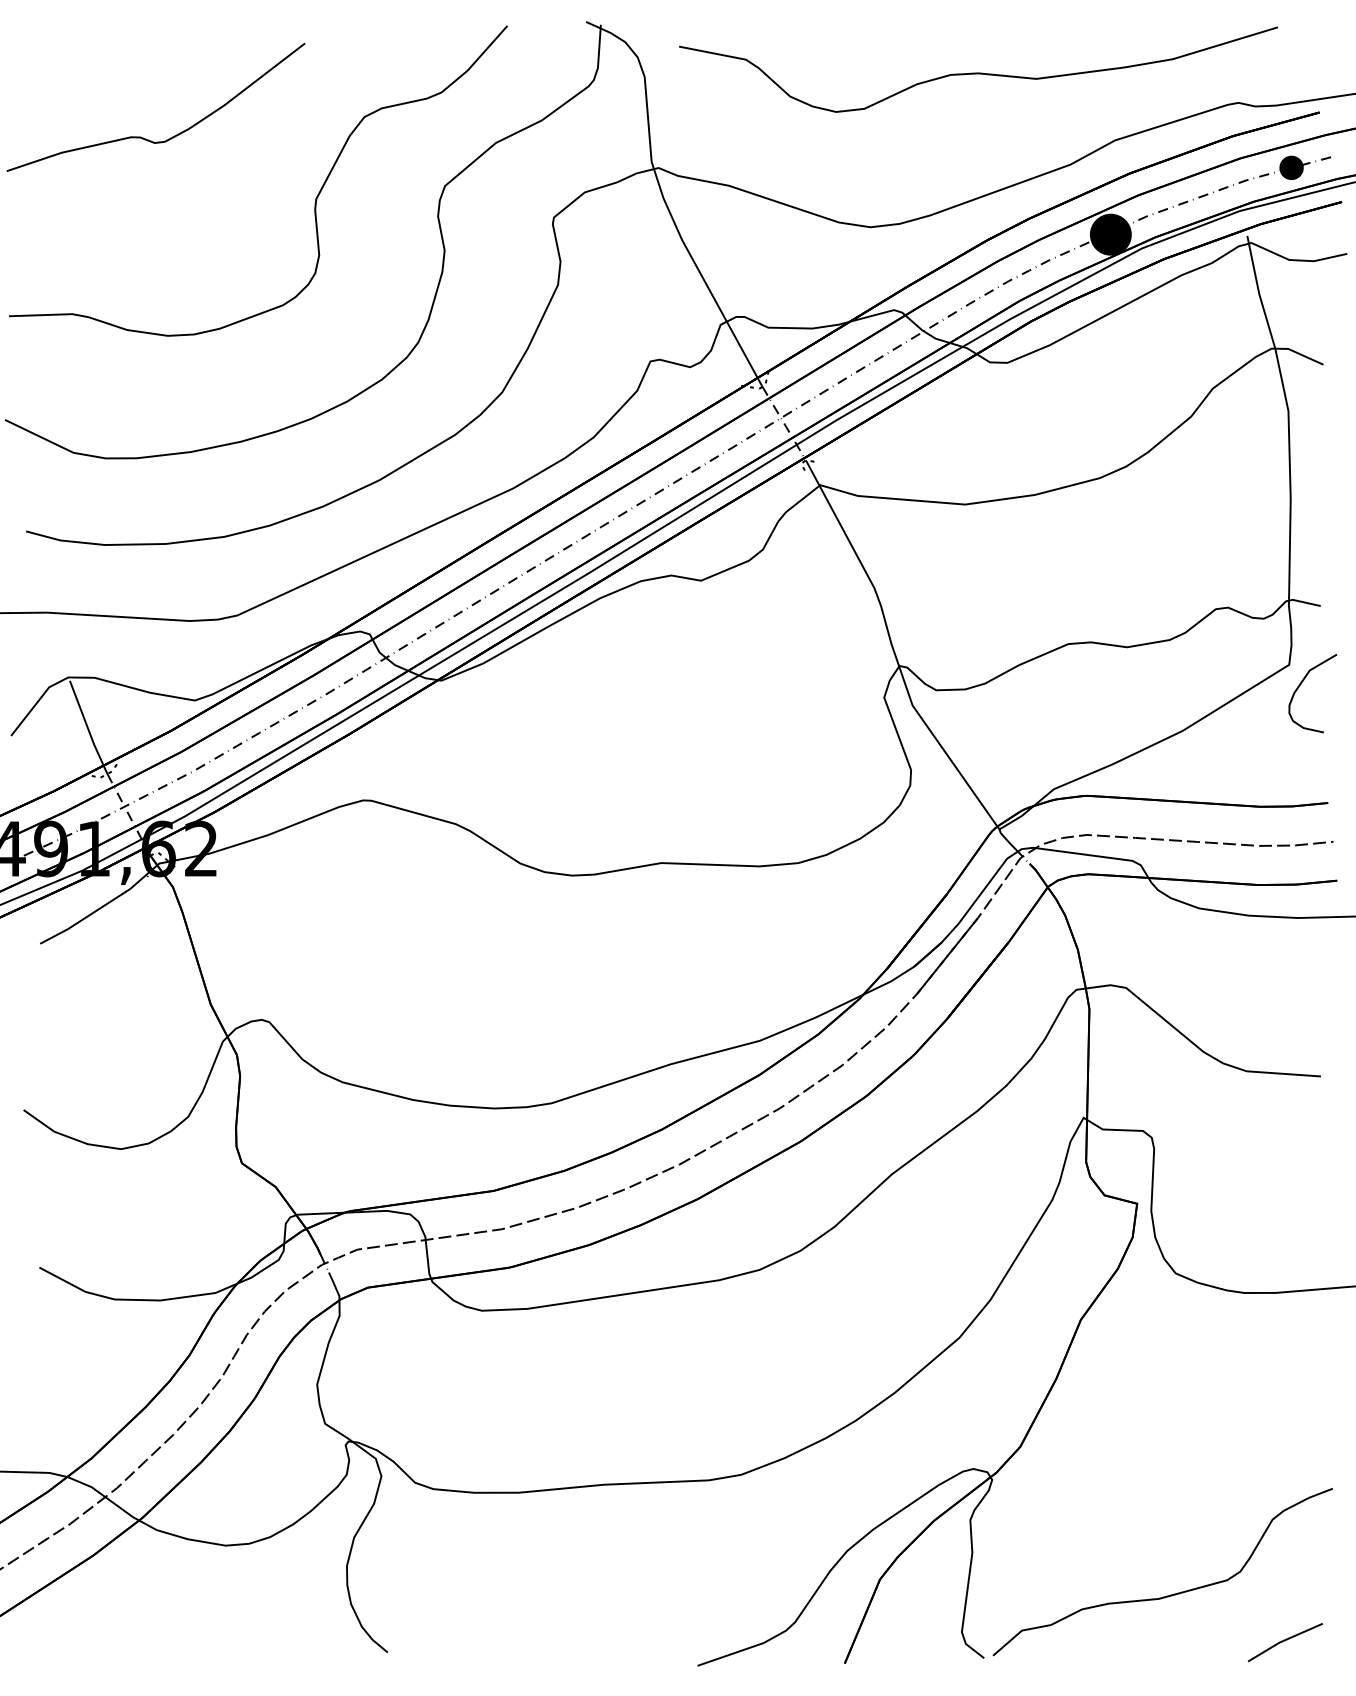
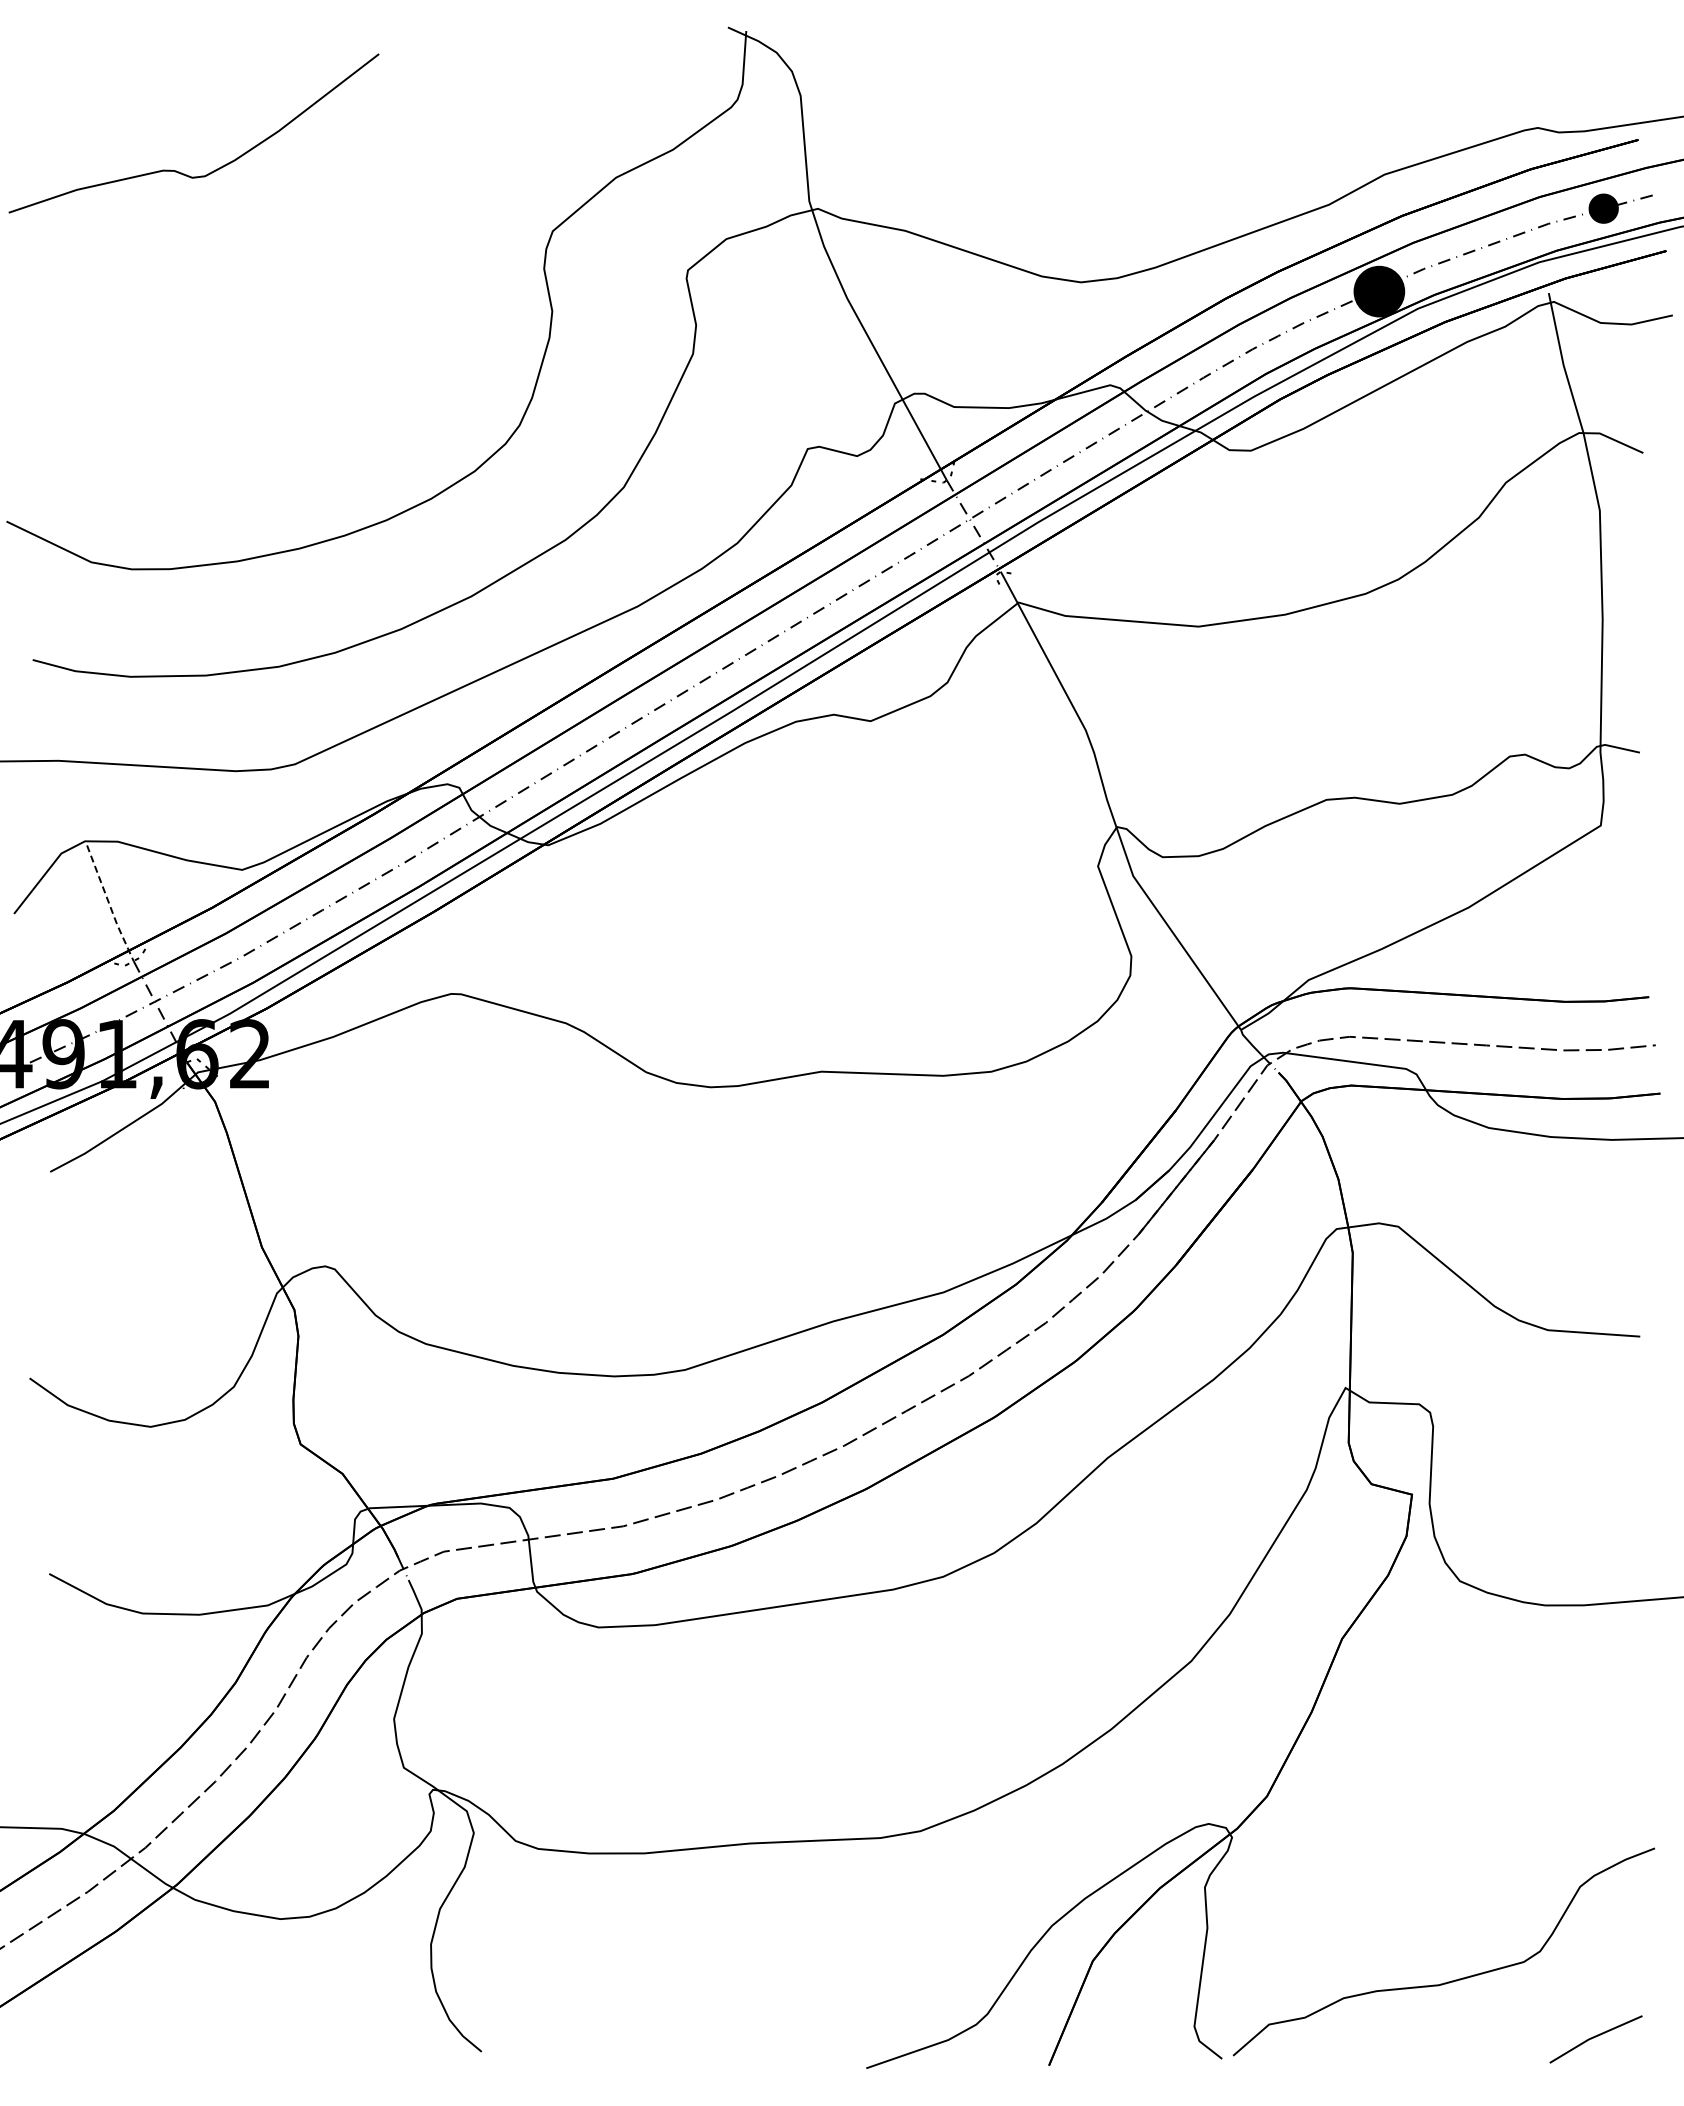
curve: (978, 72) -> (1214, 90), removed
curve: (315, 199) -> (391, 248), removed
curve: (1301, 684) -> (1615, 850), removed
line: (87, 729) -> (109, 905), solid -> dashed

